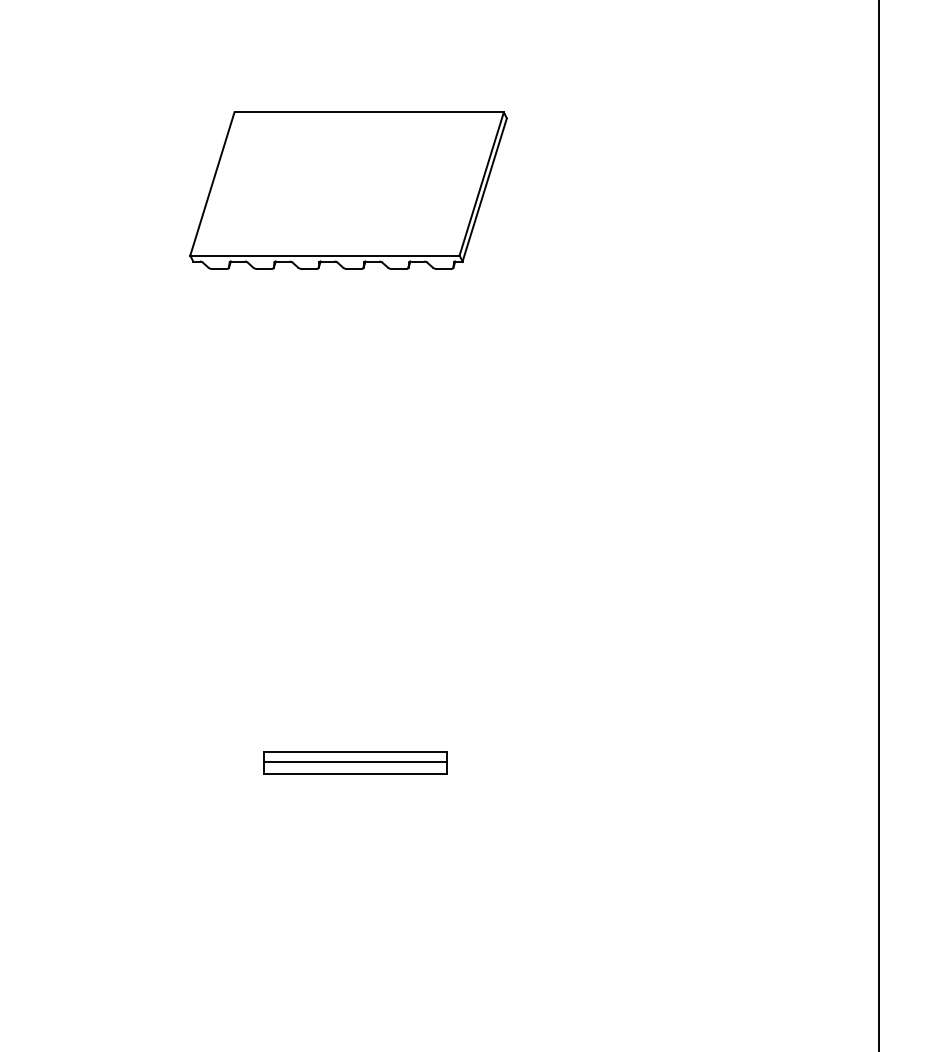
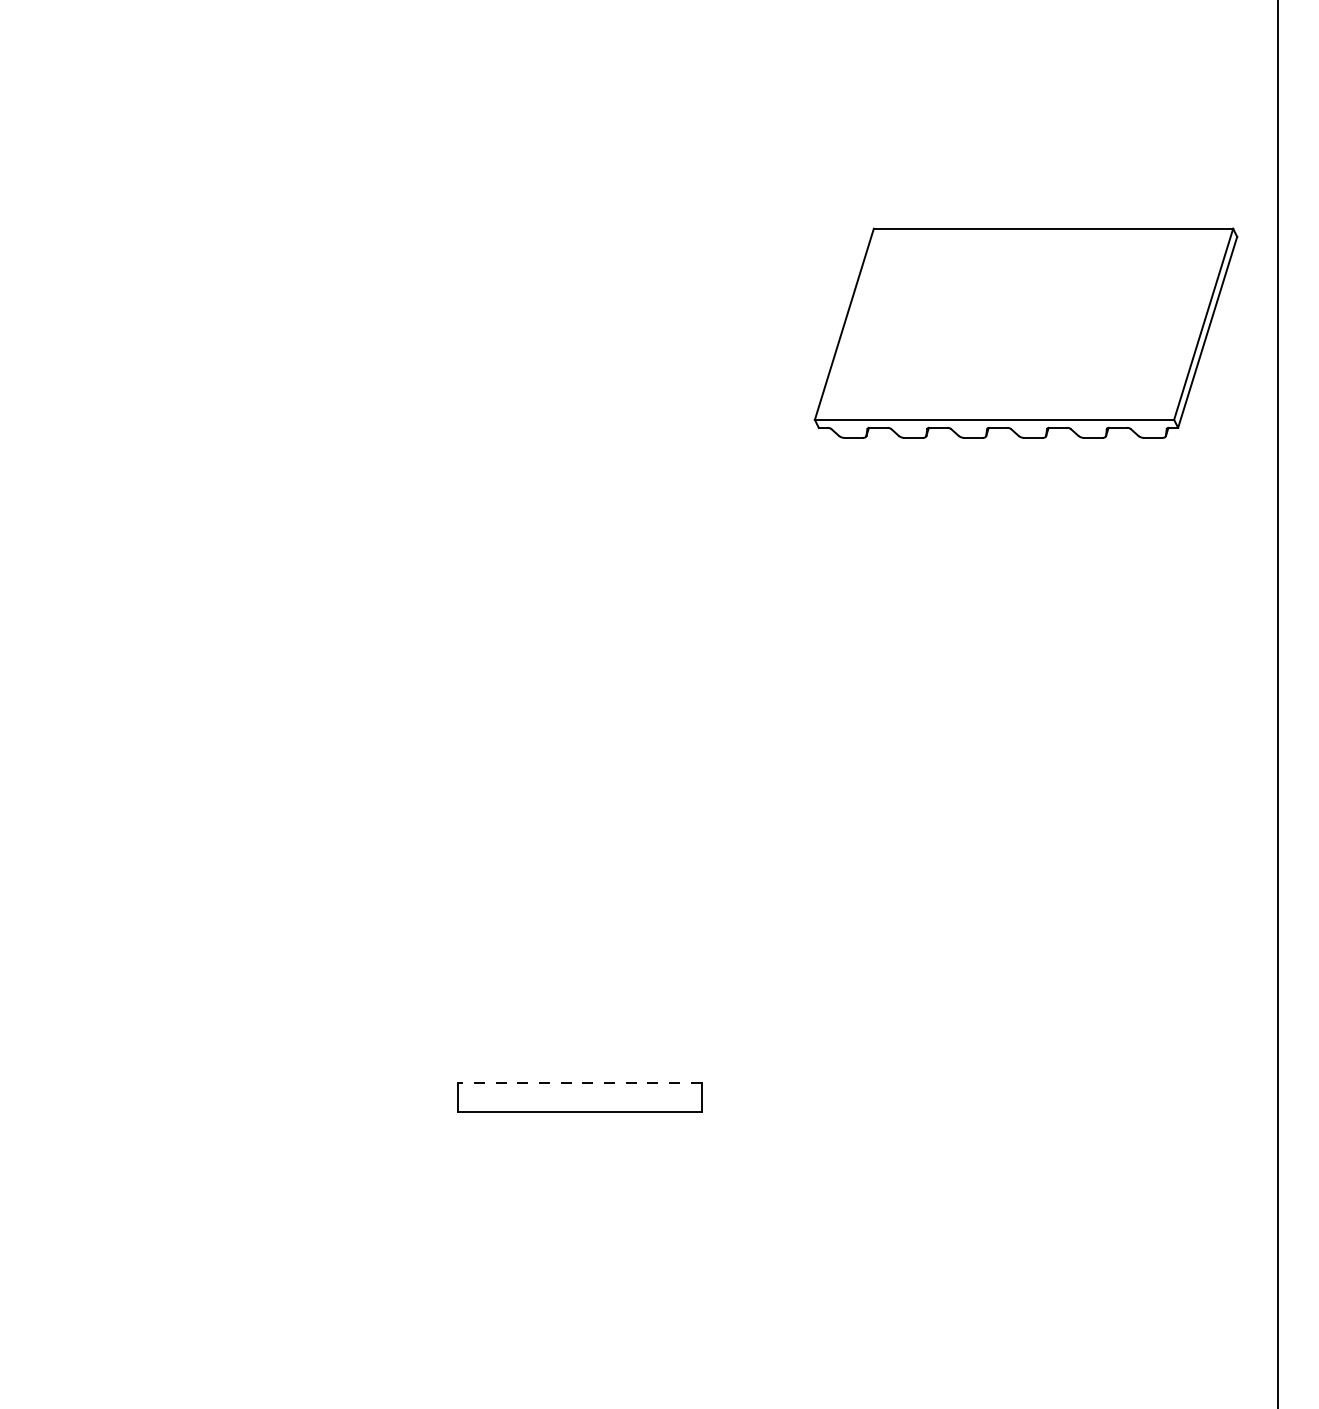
part: (348, 190) -> (1025, 332), moved
line: (355, 752) -> (579, 1082), solid -> dashed
line: (355, 762) -> (579, 1095), removed

